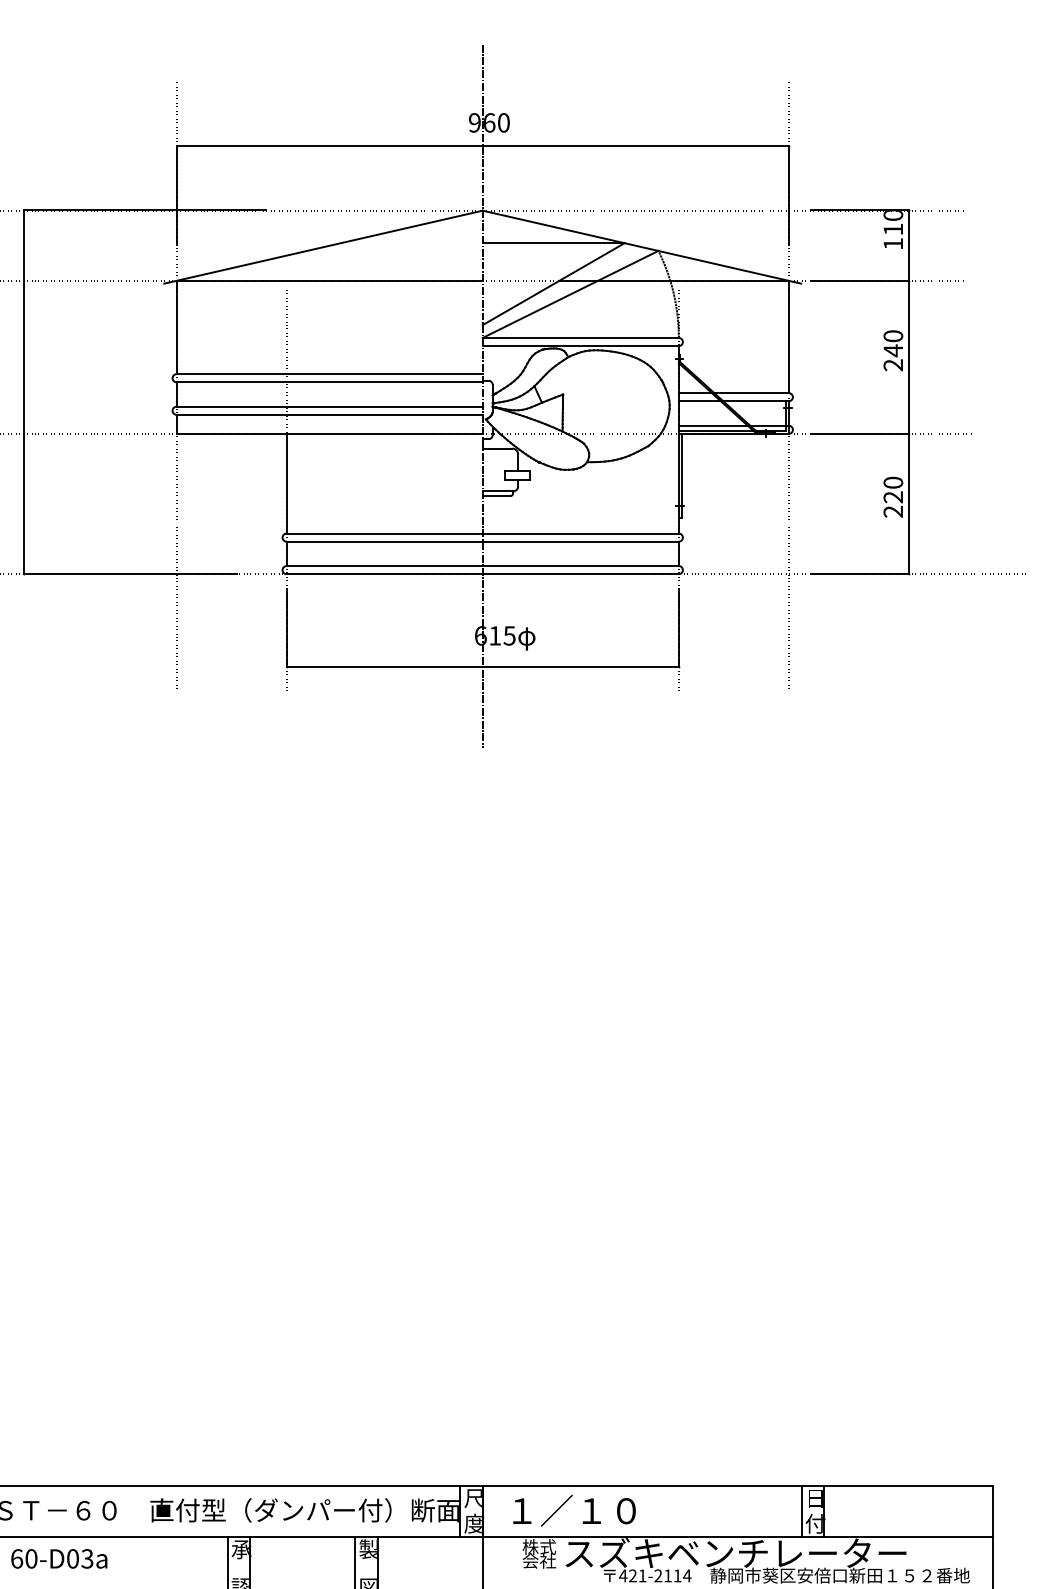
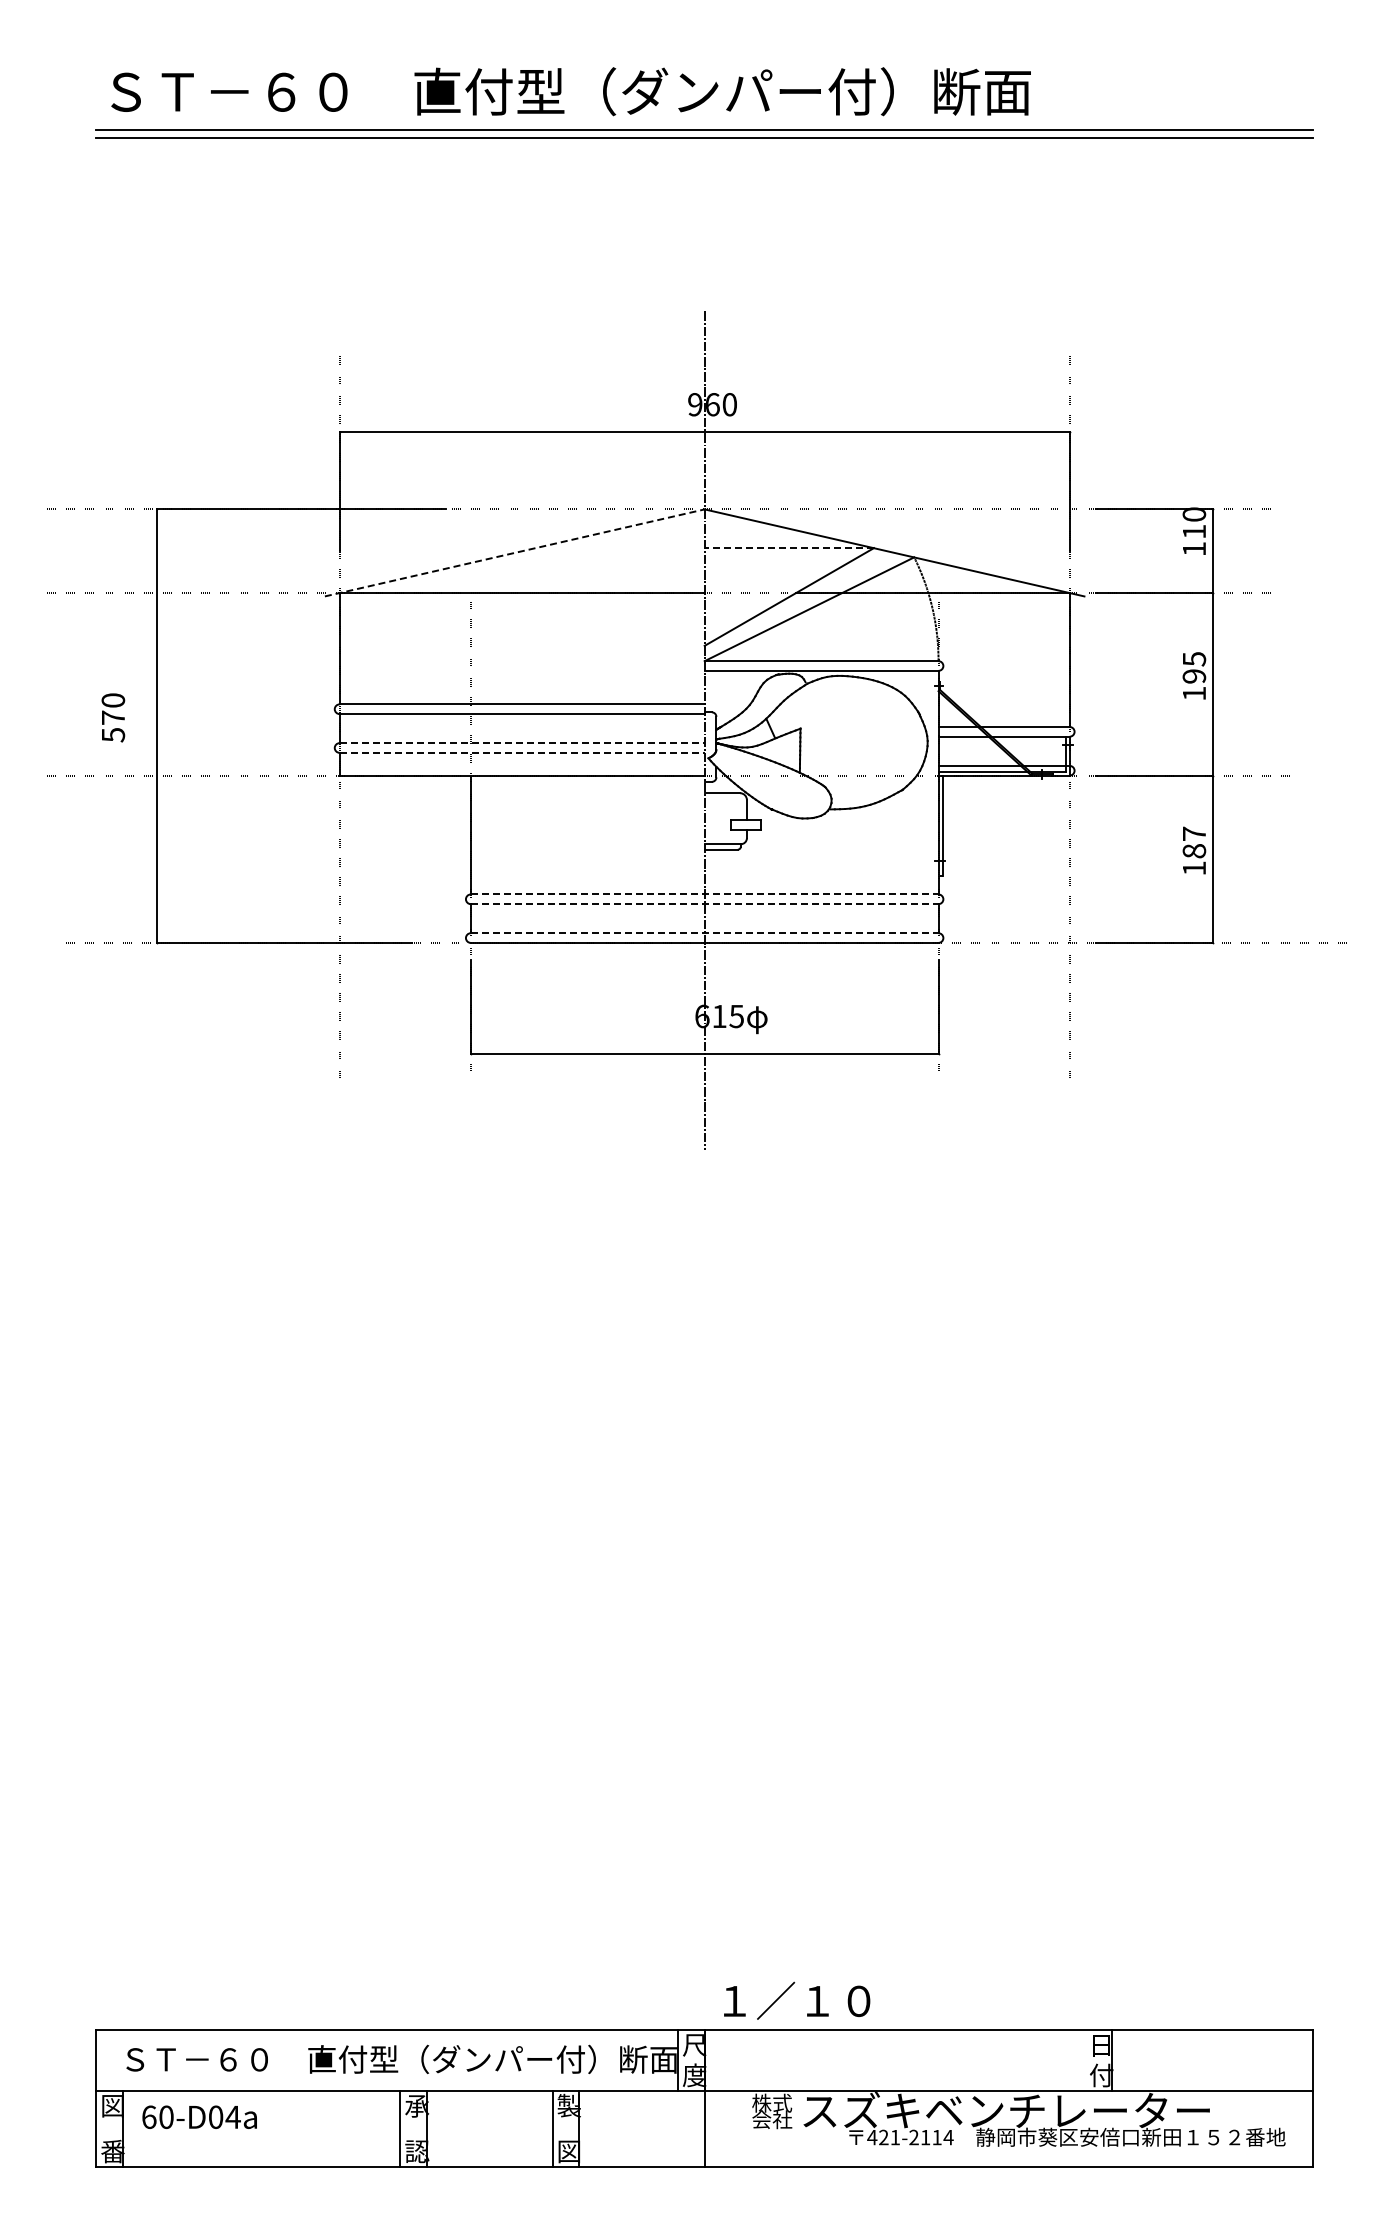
line: (553, 243) -> (789, 548), solid -> dashed
line: (323, 246) -> (514, 552), solid -> dashed
text: (893, 350) -> (1194, 676), 240 -> 195
line: (329, 406) -> (522, 743), solid -> dashed
line: (329, 414) -> (522, 752), solid -> dashed
text: (893, 496) -> (1194, 850), 220 -> 187
line: (482, 533) -> (704, 894), solid -> dashed
line: (482, 541) -> (704, 904), solid -> dashed
line: (482, 566) -> (704, 933), solid -> dashed
text: (574, 1510) -> (797, 2000), moved
line: (801, 1511) -> (1084, 2060), removed
text: (86, 1559) -> (232, 2117), 60-D03a -> 60-D04a

